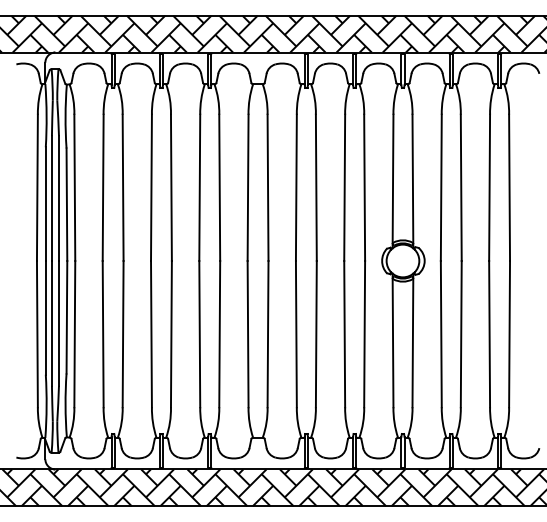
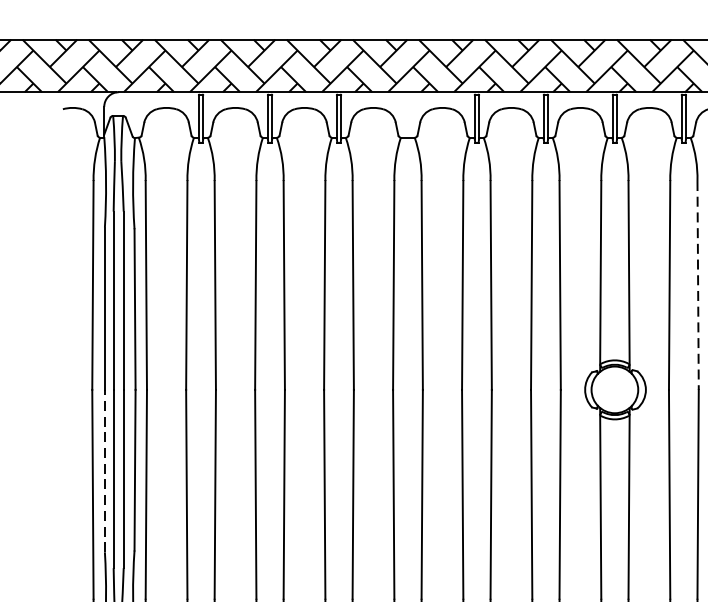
line: (461, 188) -> (698, 286), solid -> dashed
line: (45, 317) -> (104, 470), solid -> dashed

